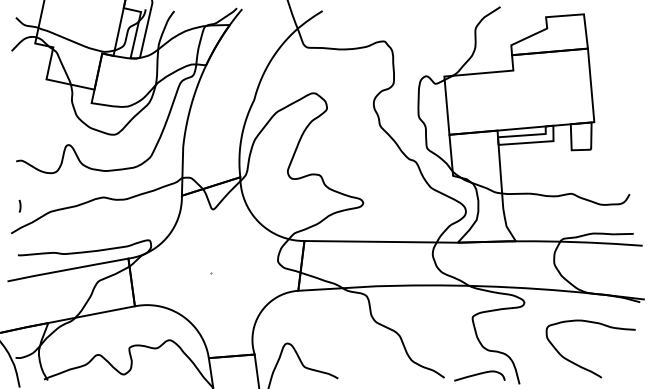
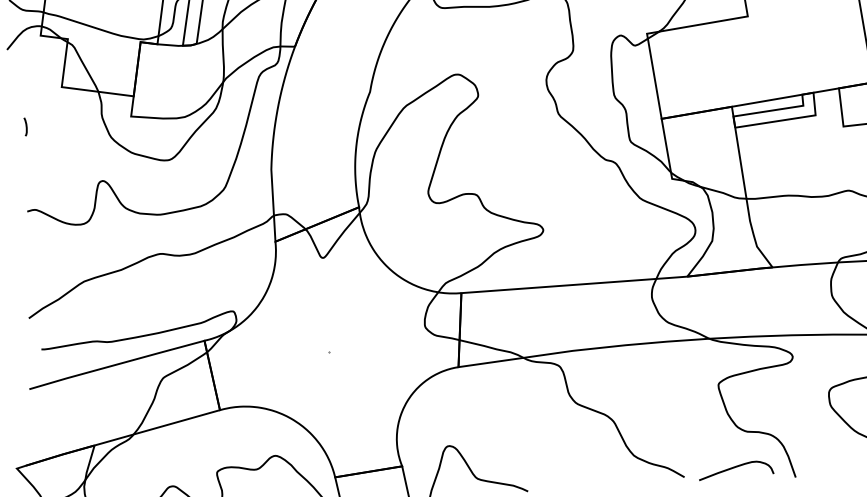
curve: (19, 205) -> (25, 125), moved

